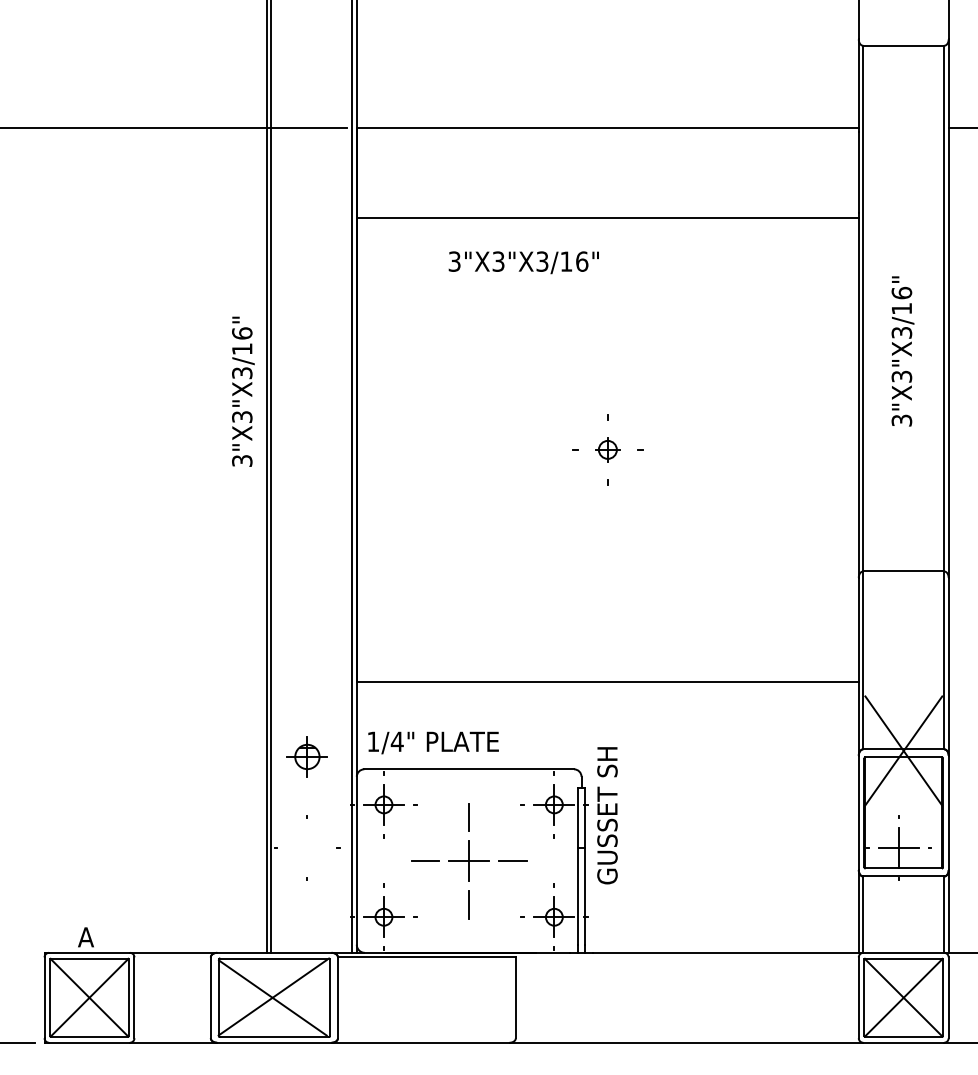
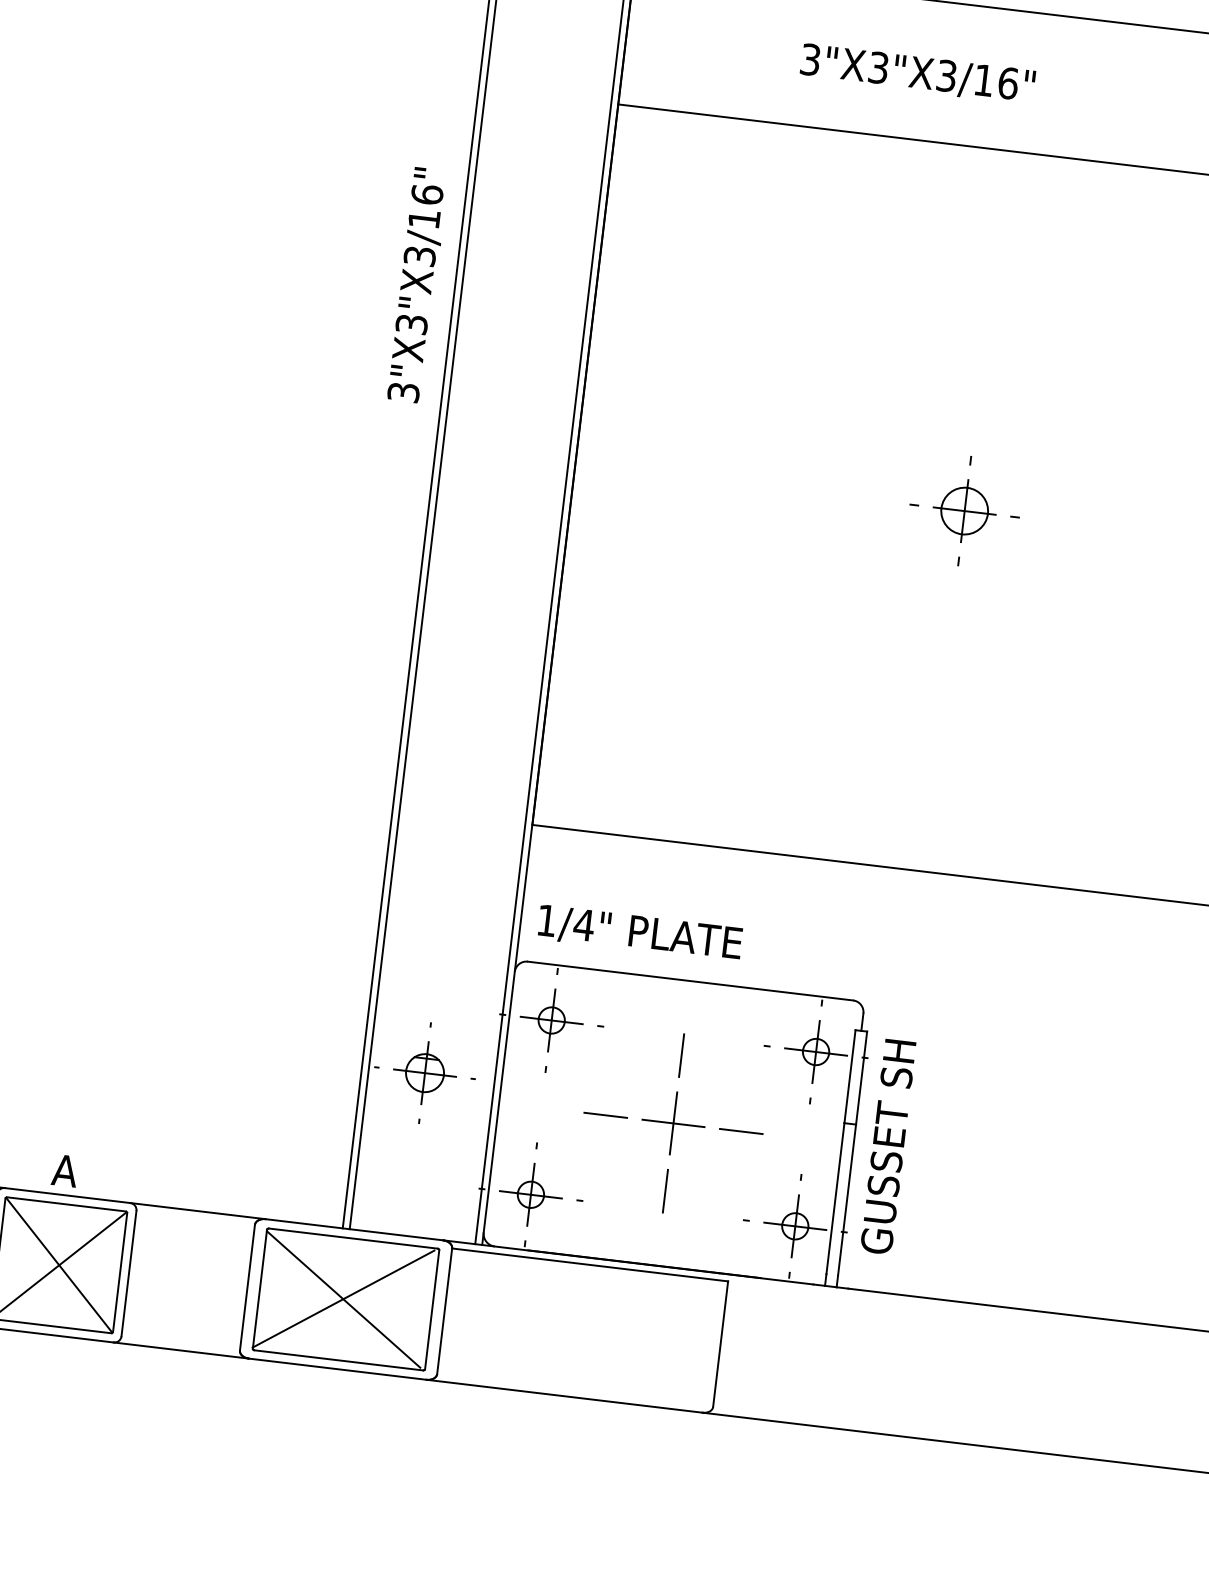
text: (523, 262) -> (917, 73), moved
text: (243, 391) -> (418, 284), moved
part: (607, 449) -> (964, 510), size x1.67
part: (306, 756) -> (423, 1072), moved
text: (607, 815) -> (888, 1146), moved

